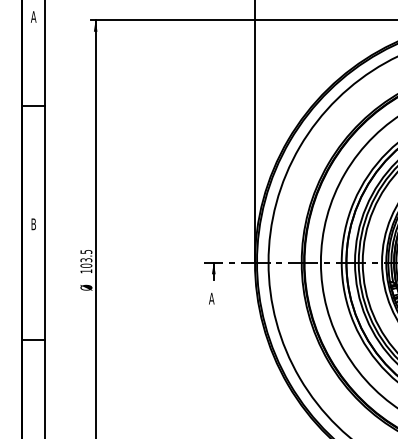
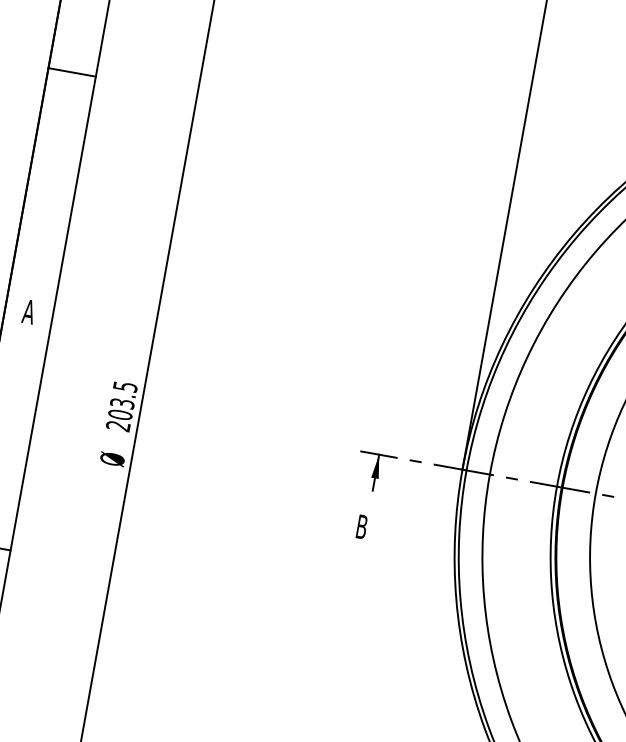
text: (33, 224) -> (28, 312), B -> A
text: (86, 271) -> (118, 426), 103.5 -> 203.5
text: (211, 298) -> (361, 526), A -> B

